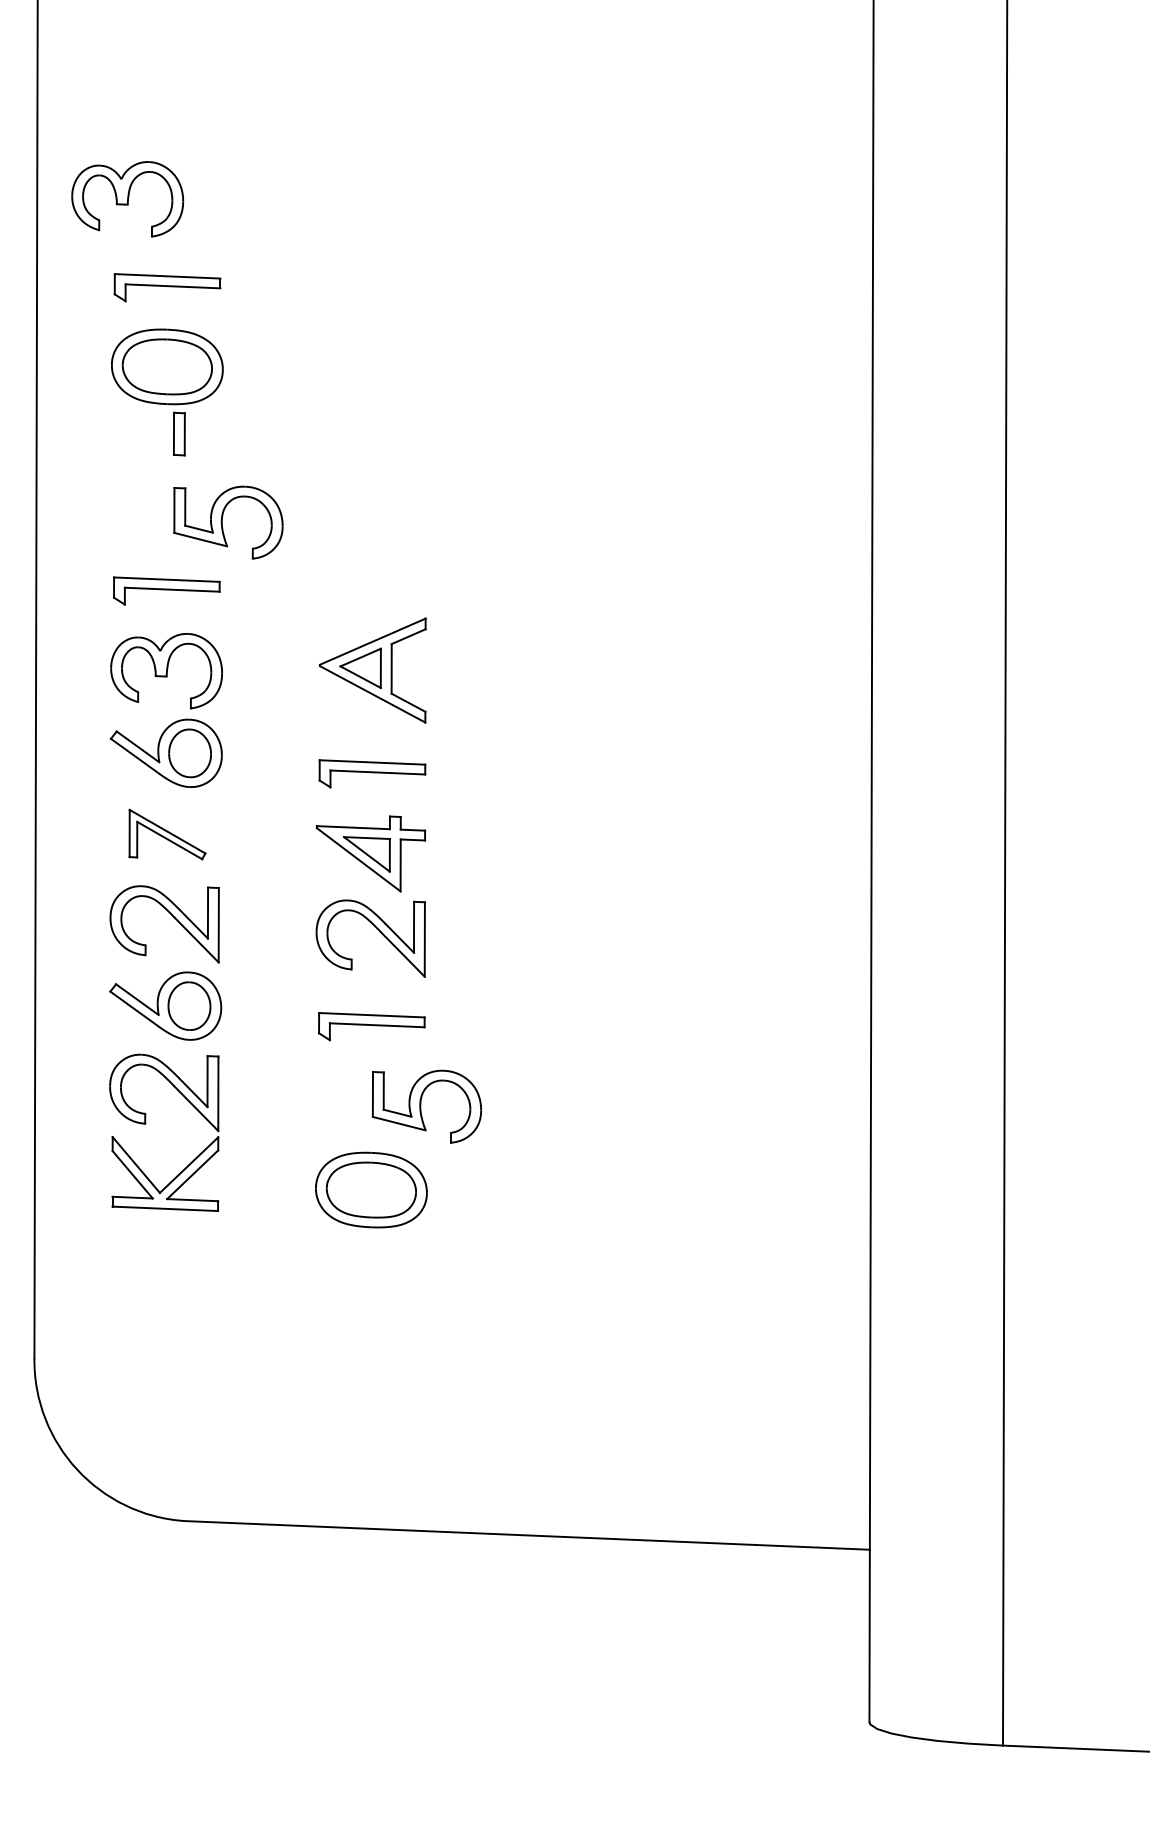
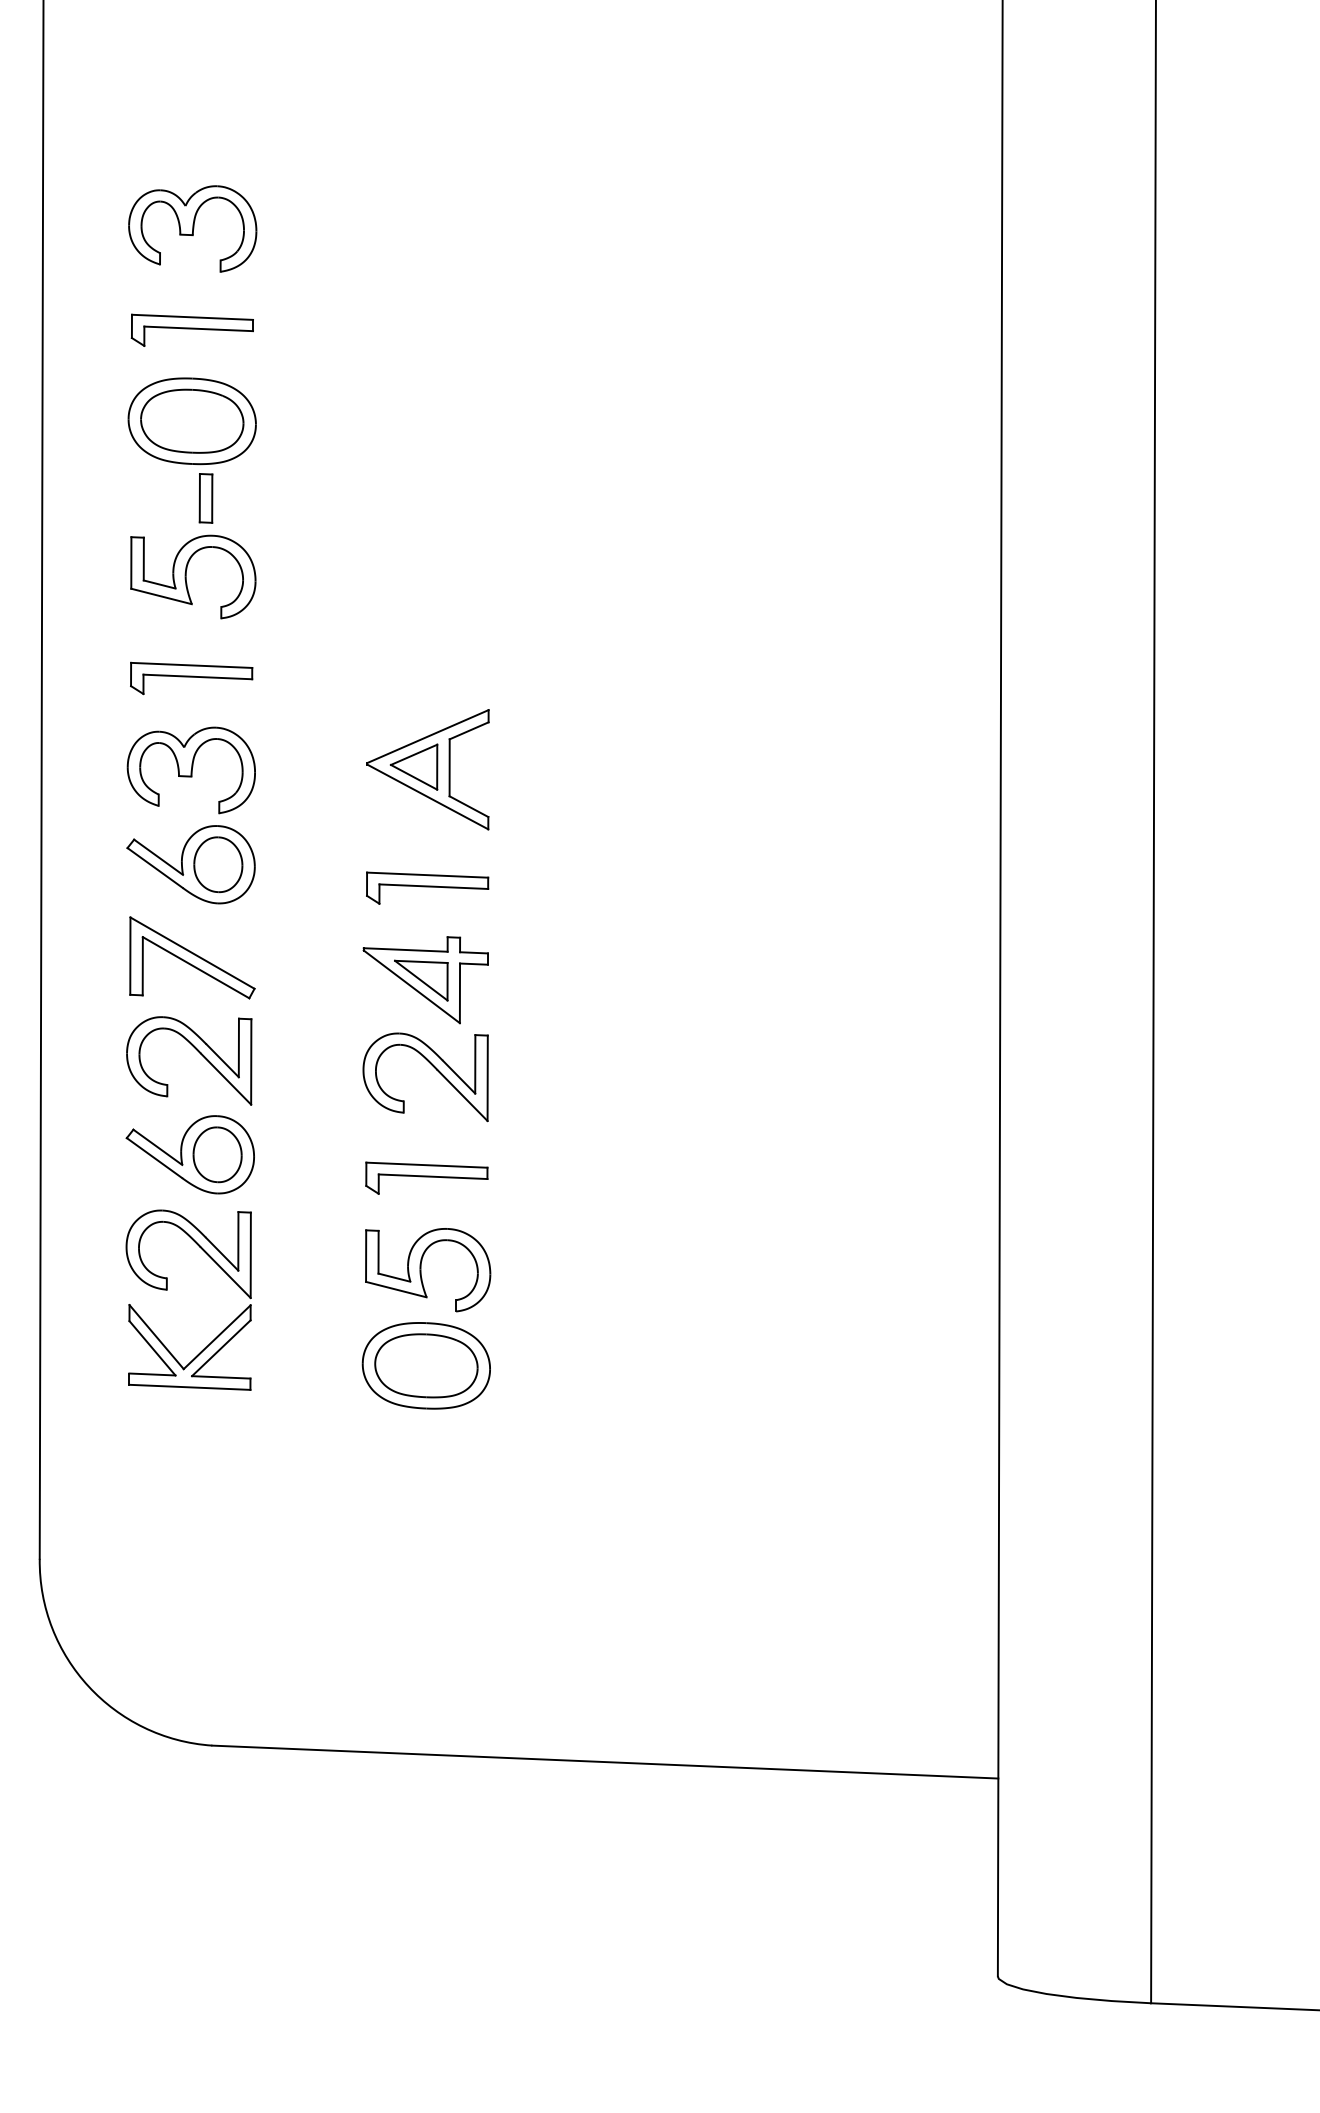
part: (127, 198) -> (192, 228), moved
part: (222, 522) -> (186, 576), moved
part: (167, 834) -> (192, 957), size x1.43
part: (421, 1107) -> (421, 1270), moved

